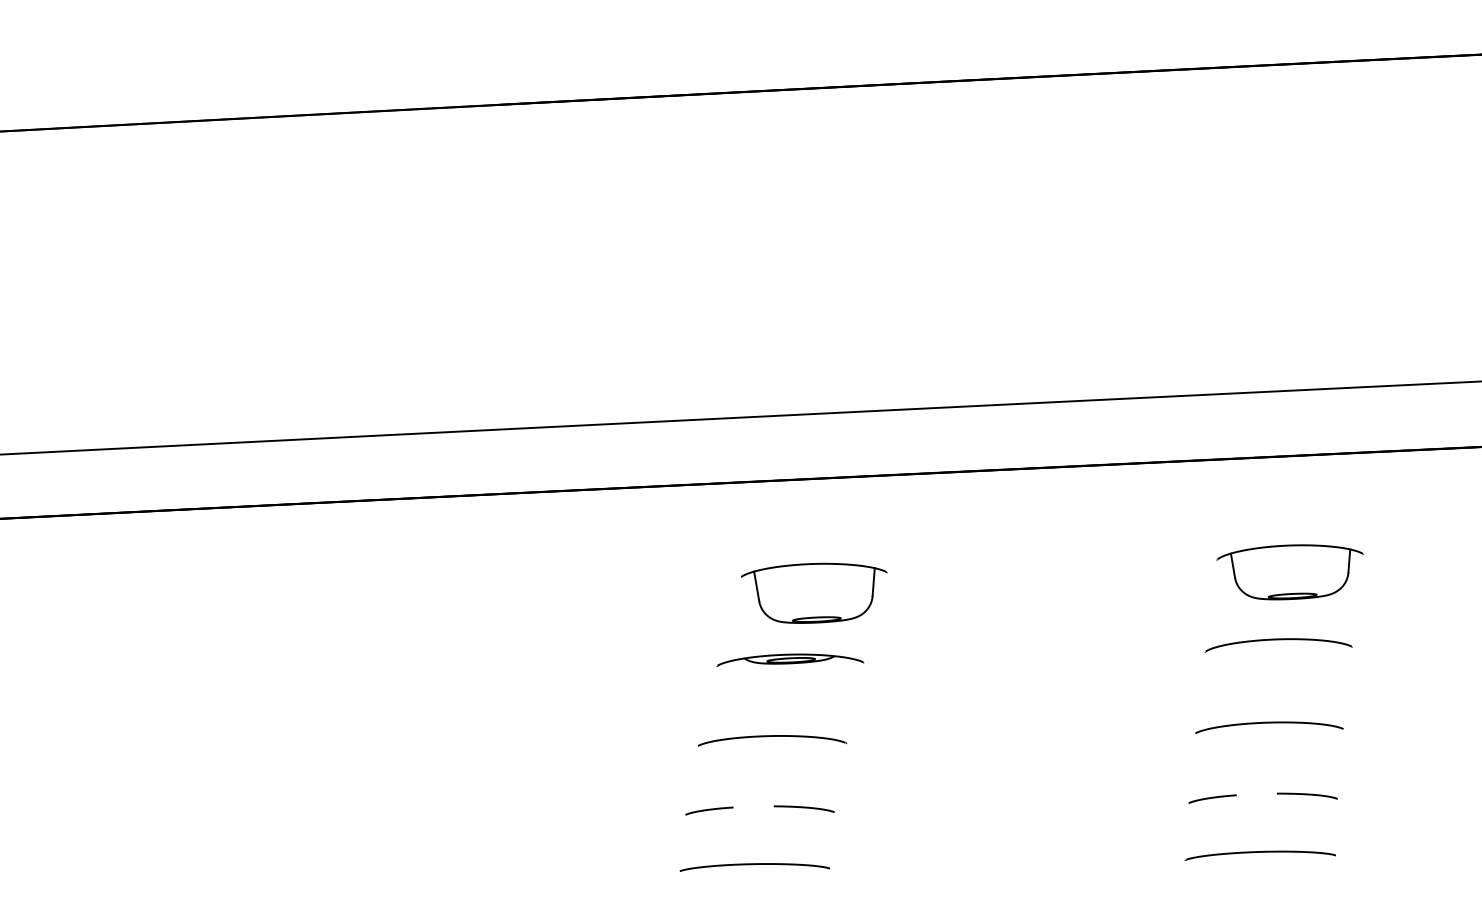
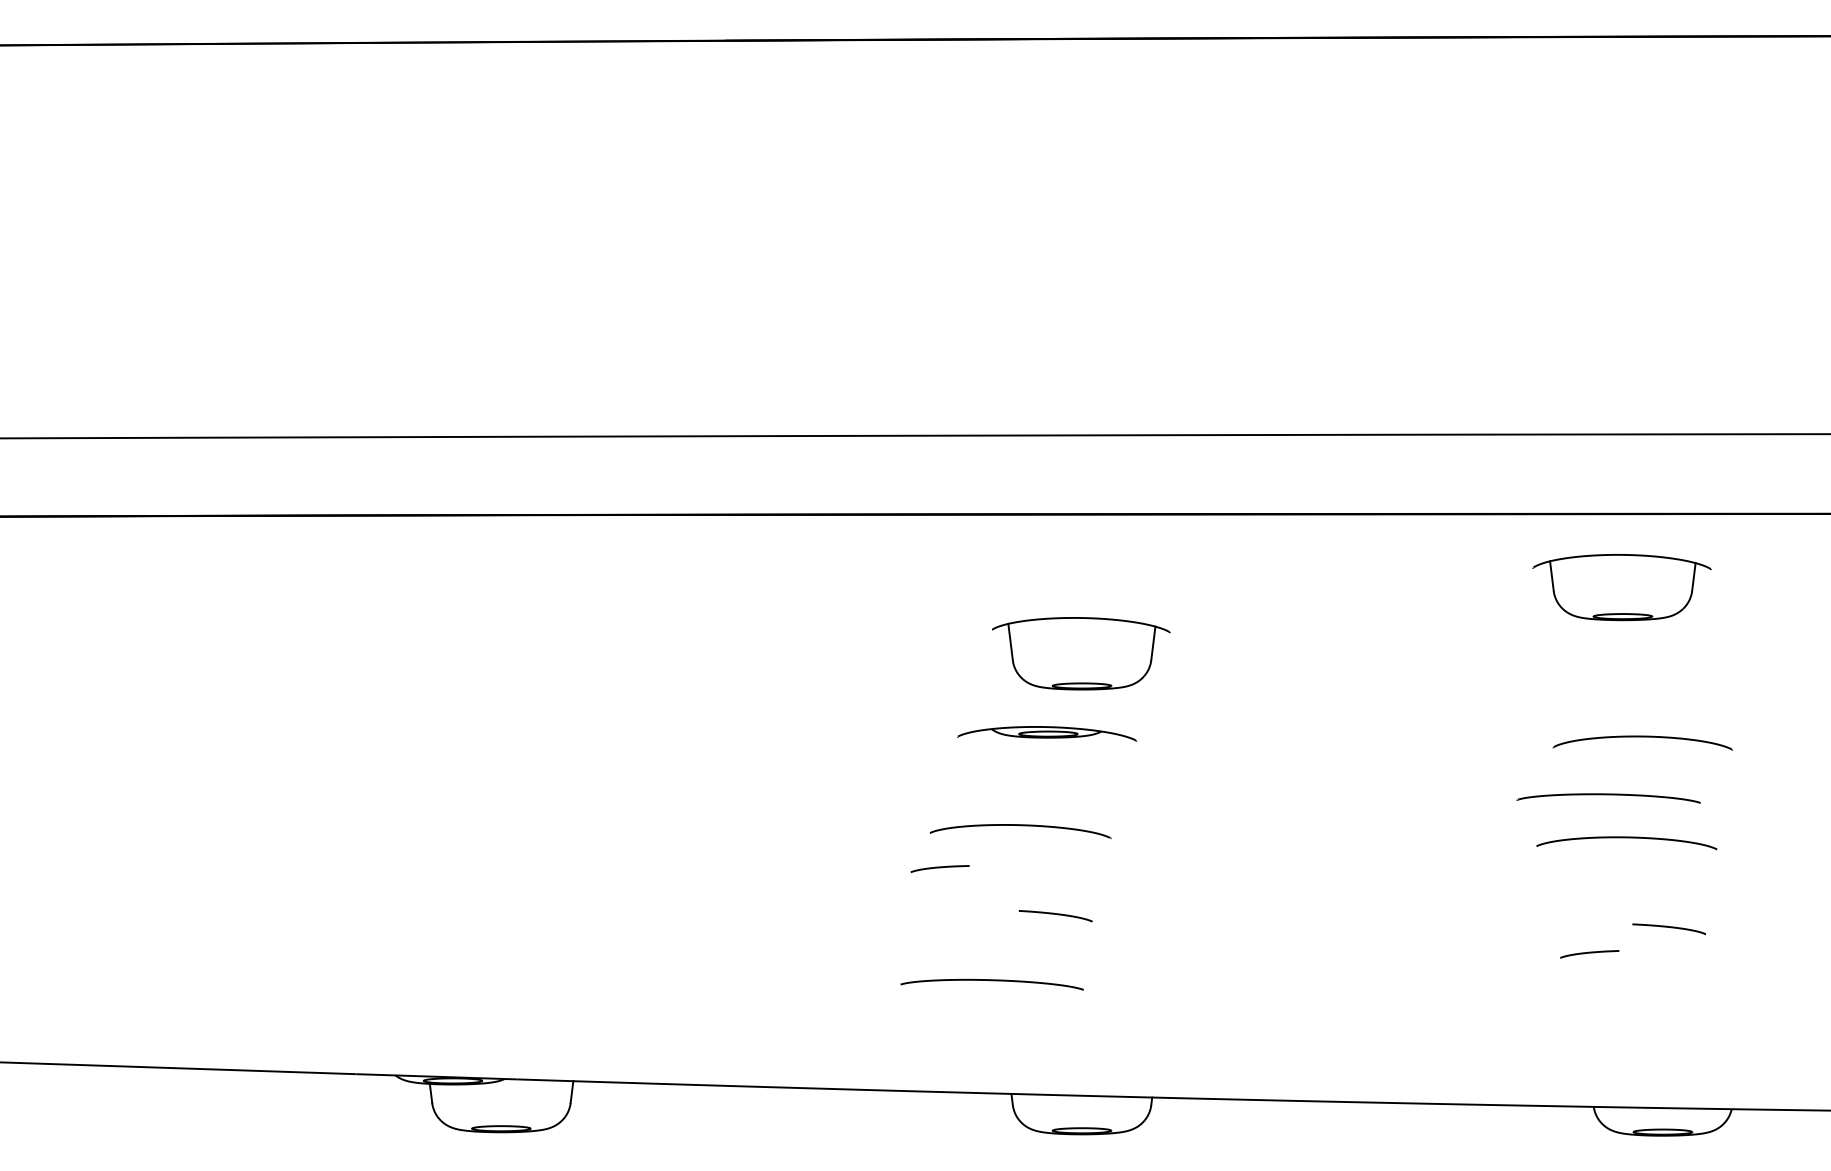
part: (1290, 572) -> (1621, 587), moved
curve: (1212, 798) -> (1589, 953), moved
curve: (708, 810) -> (939, 868), moved
curve: (1260, 852) -> (1608, 795), moved

